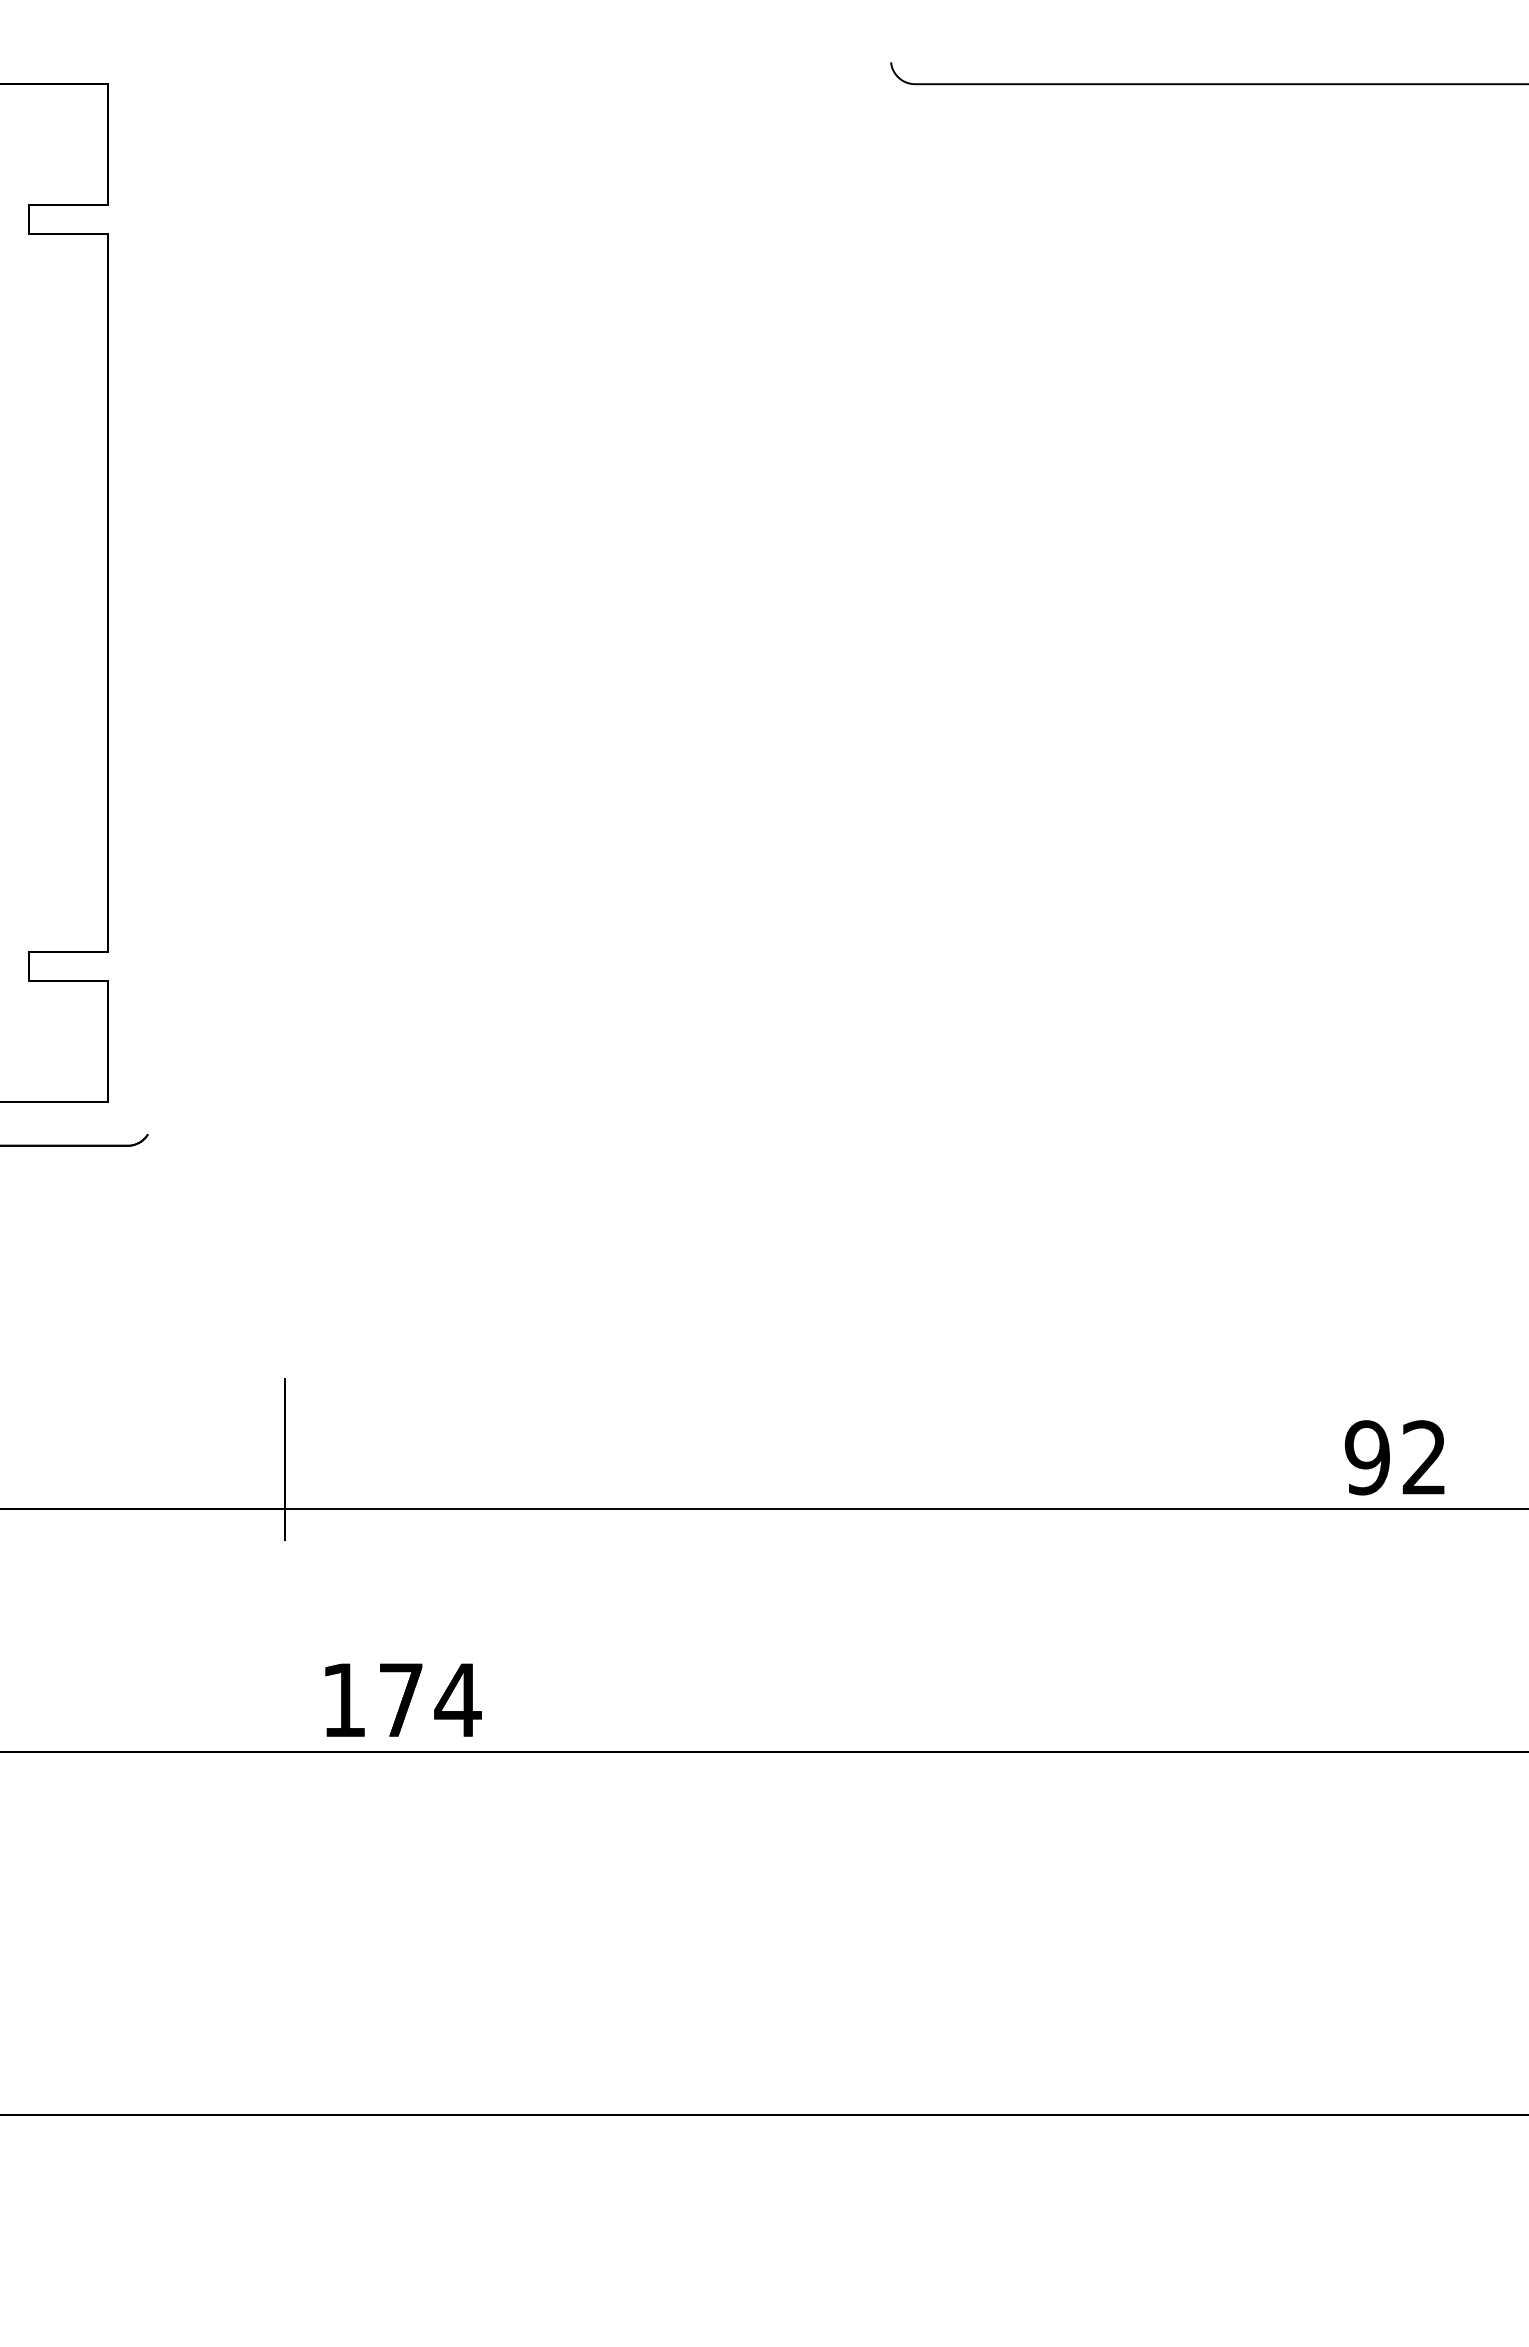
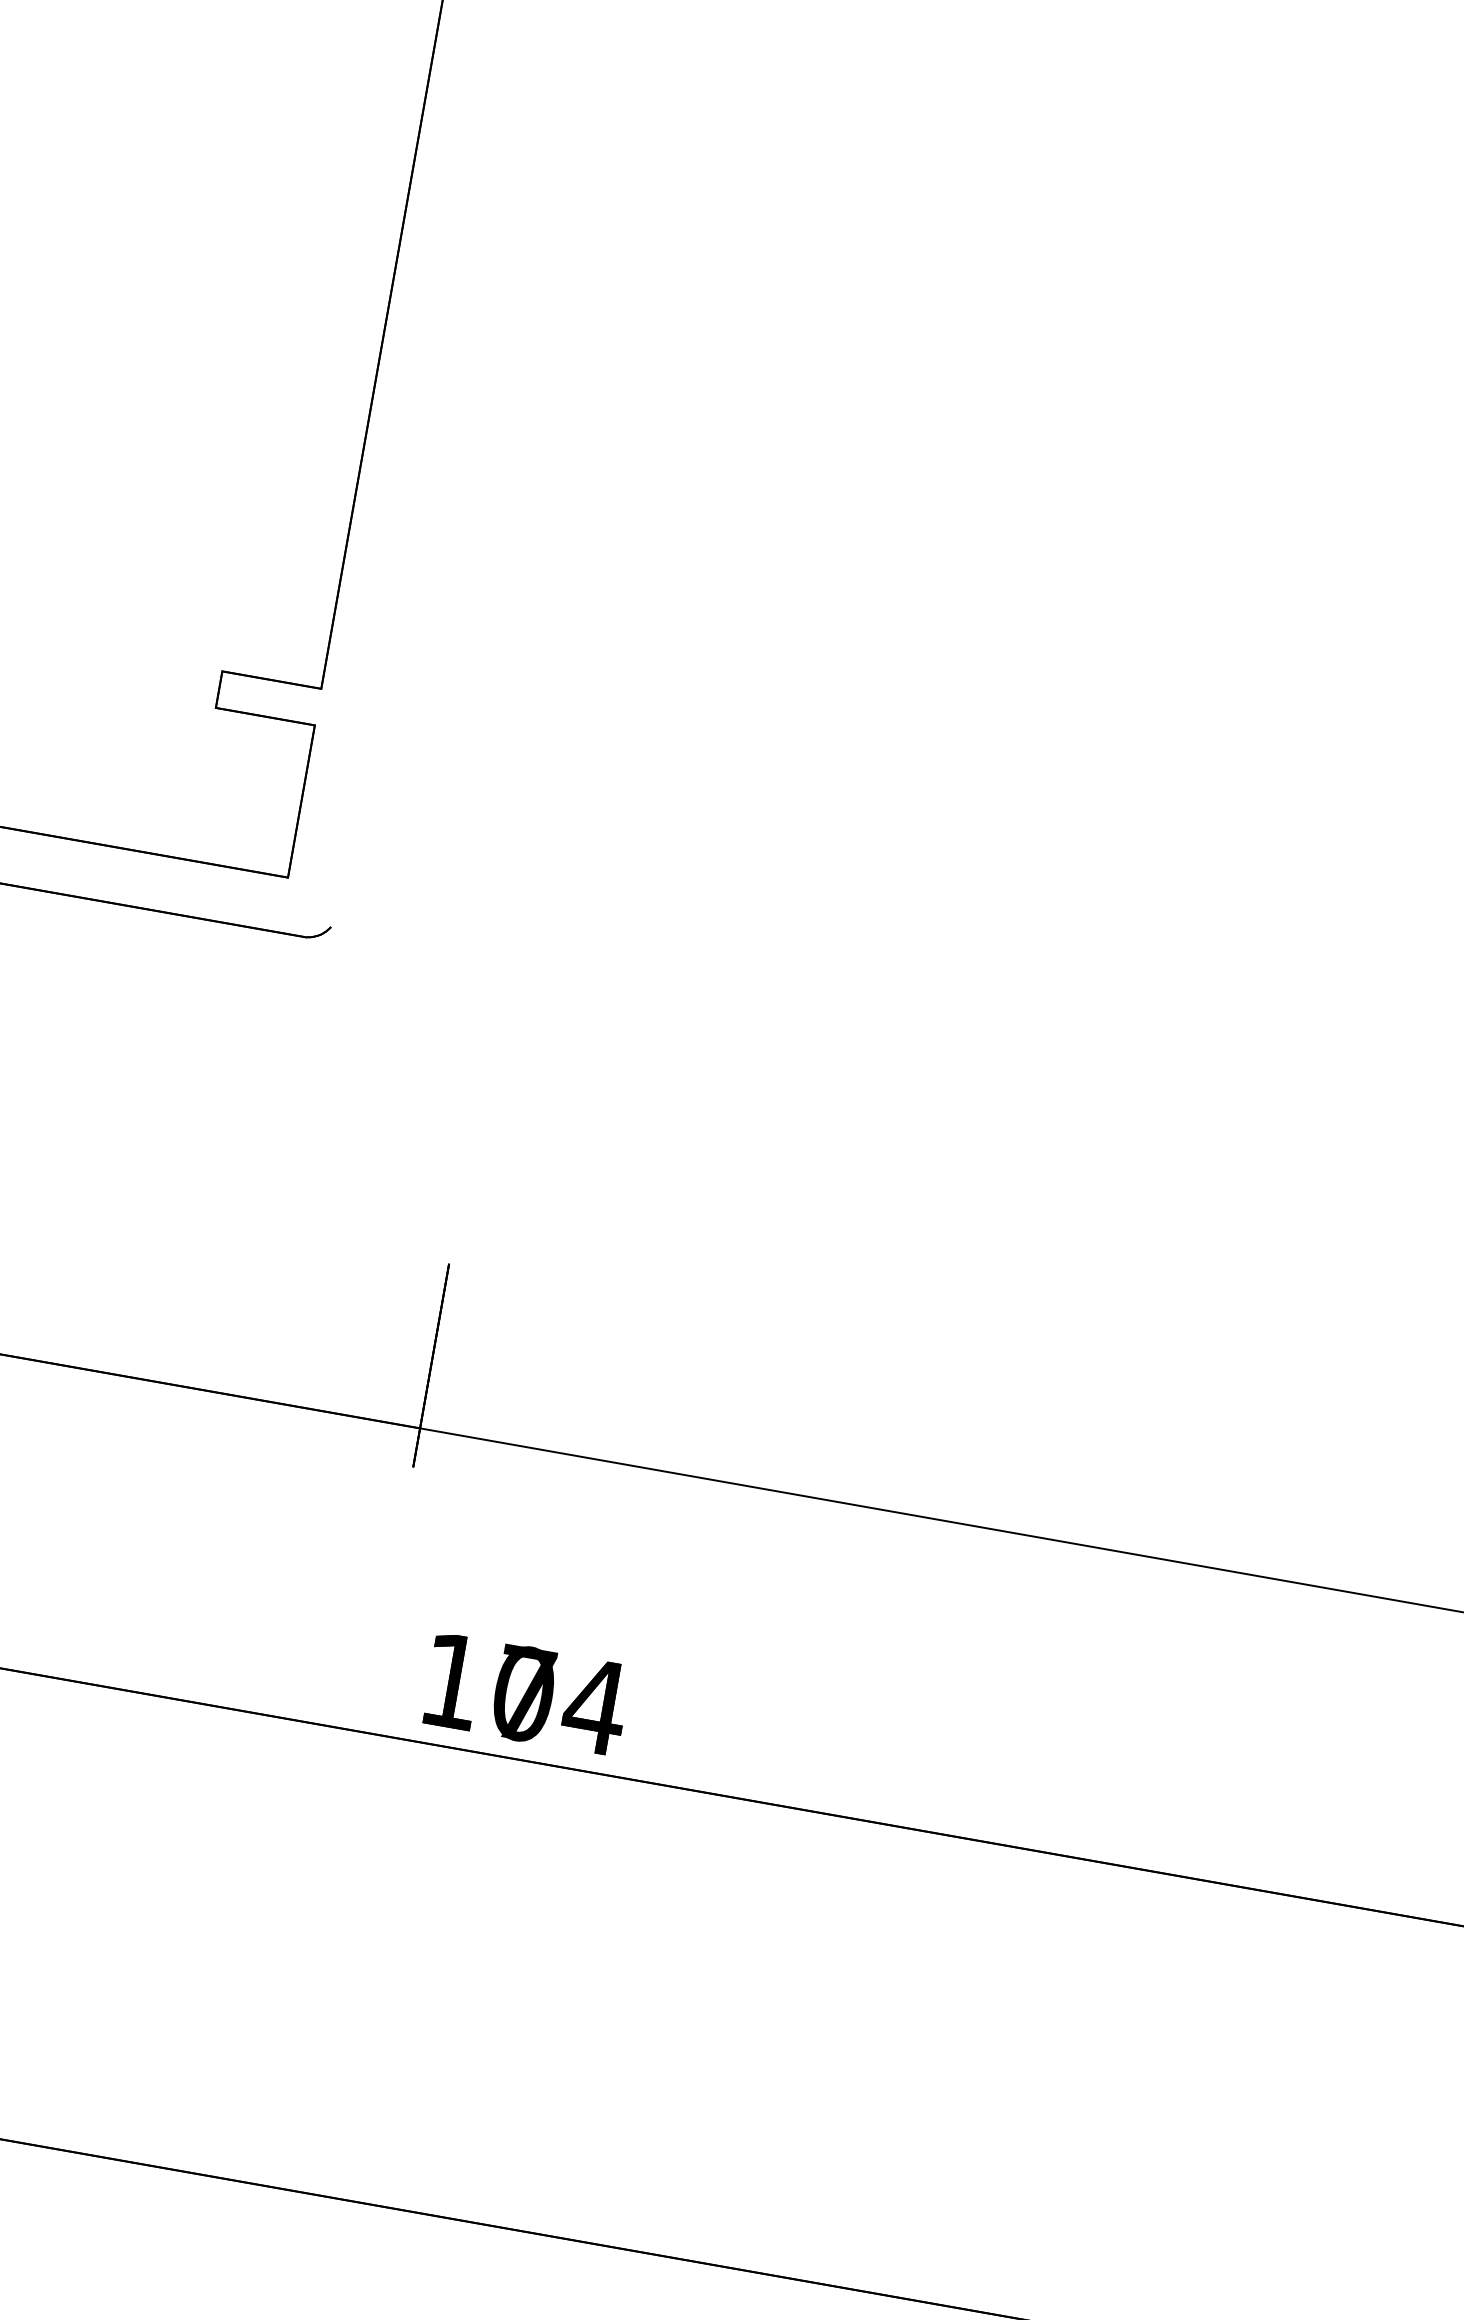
text: (400, 1699) -> (523, 1692), 174 -> 104

